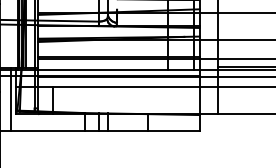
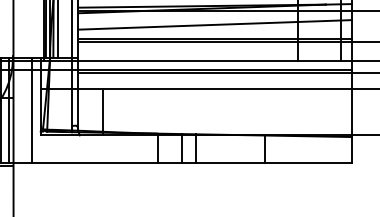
line: (118, 48) -> (214, 24), added

